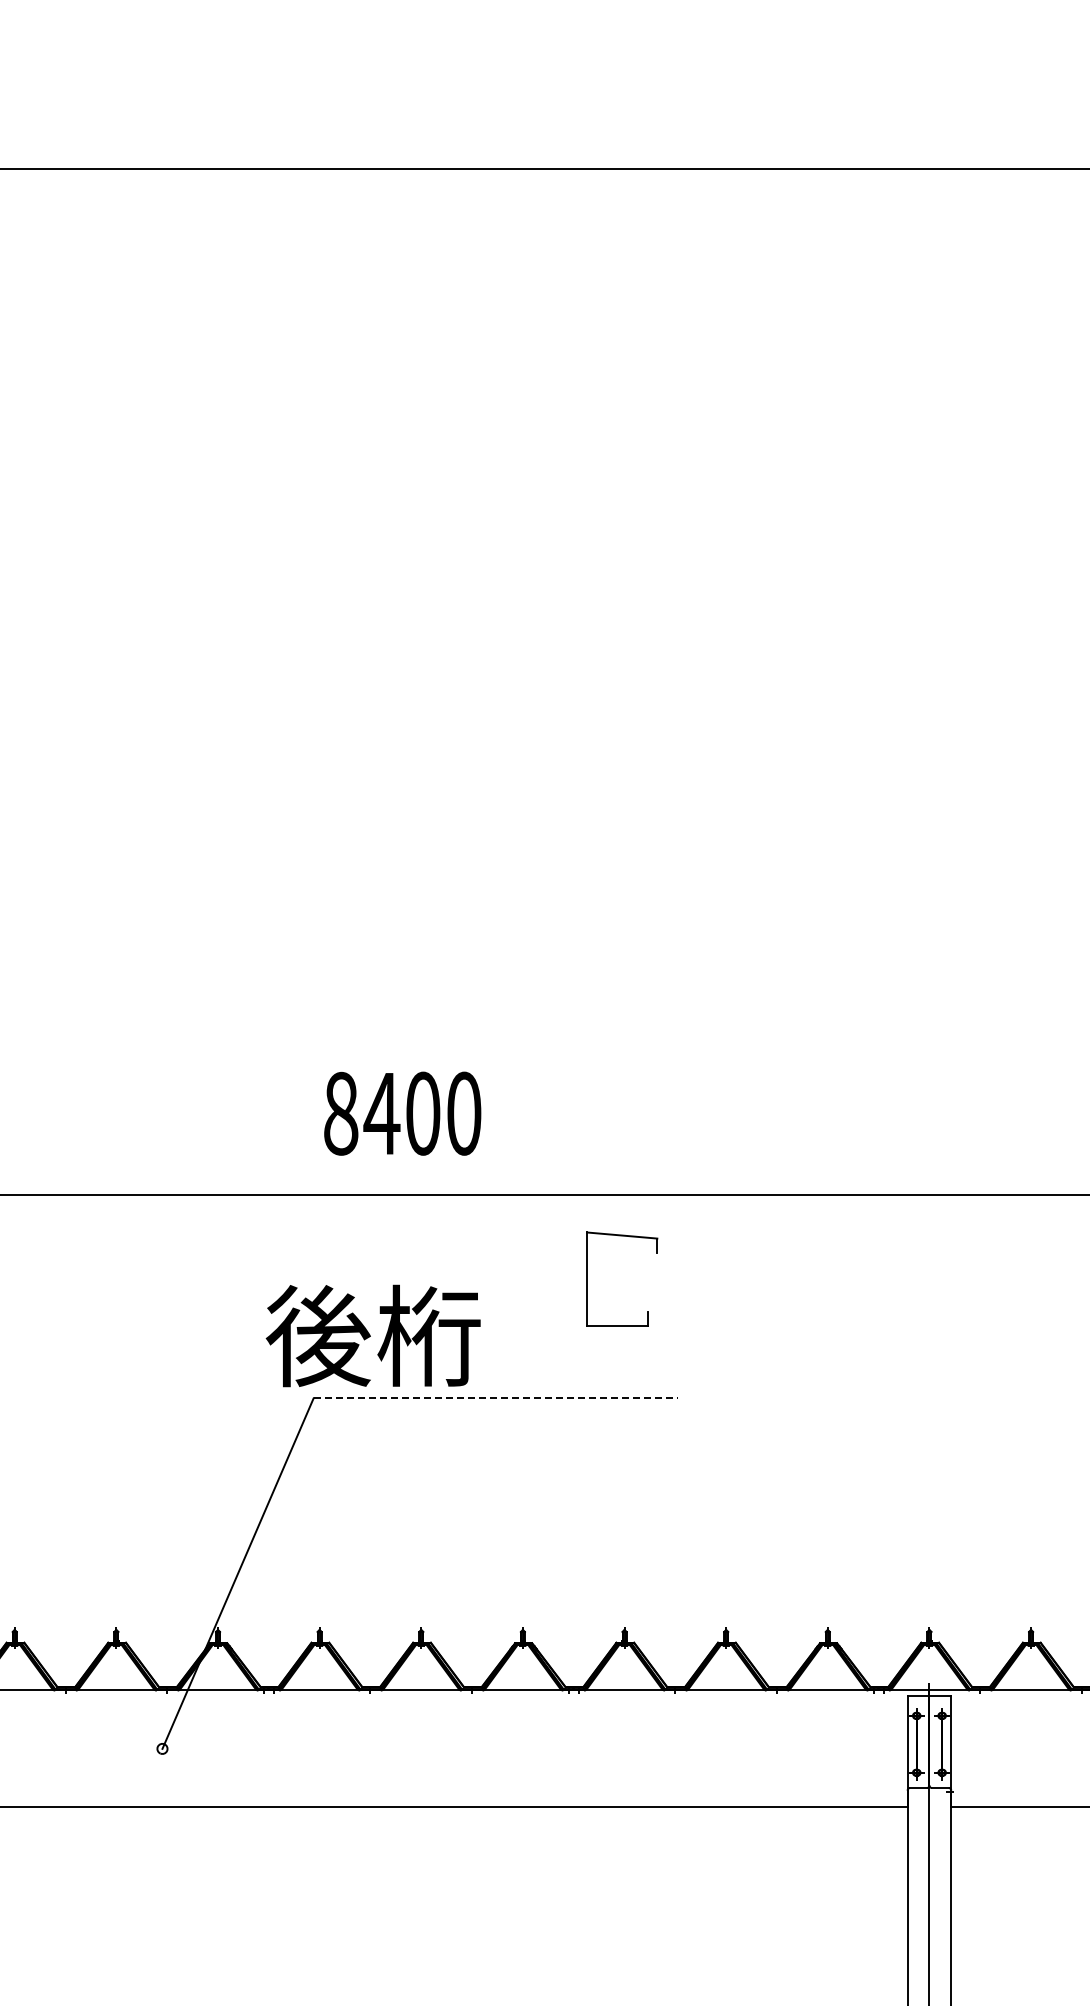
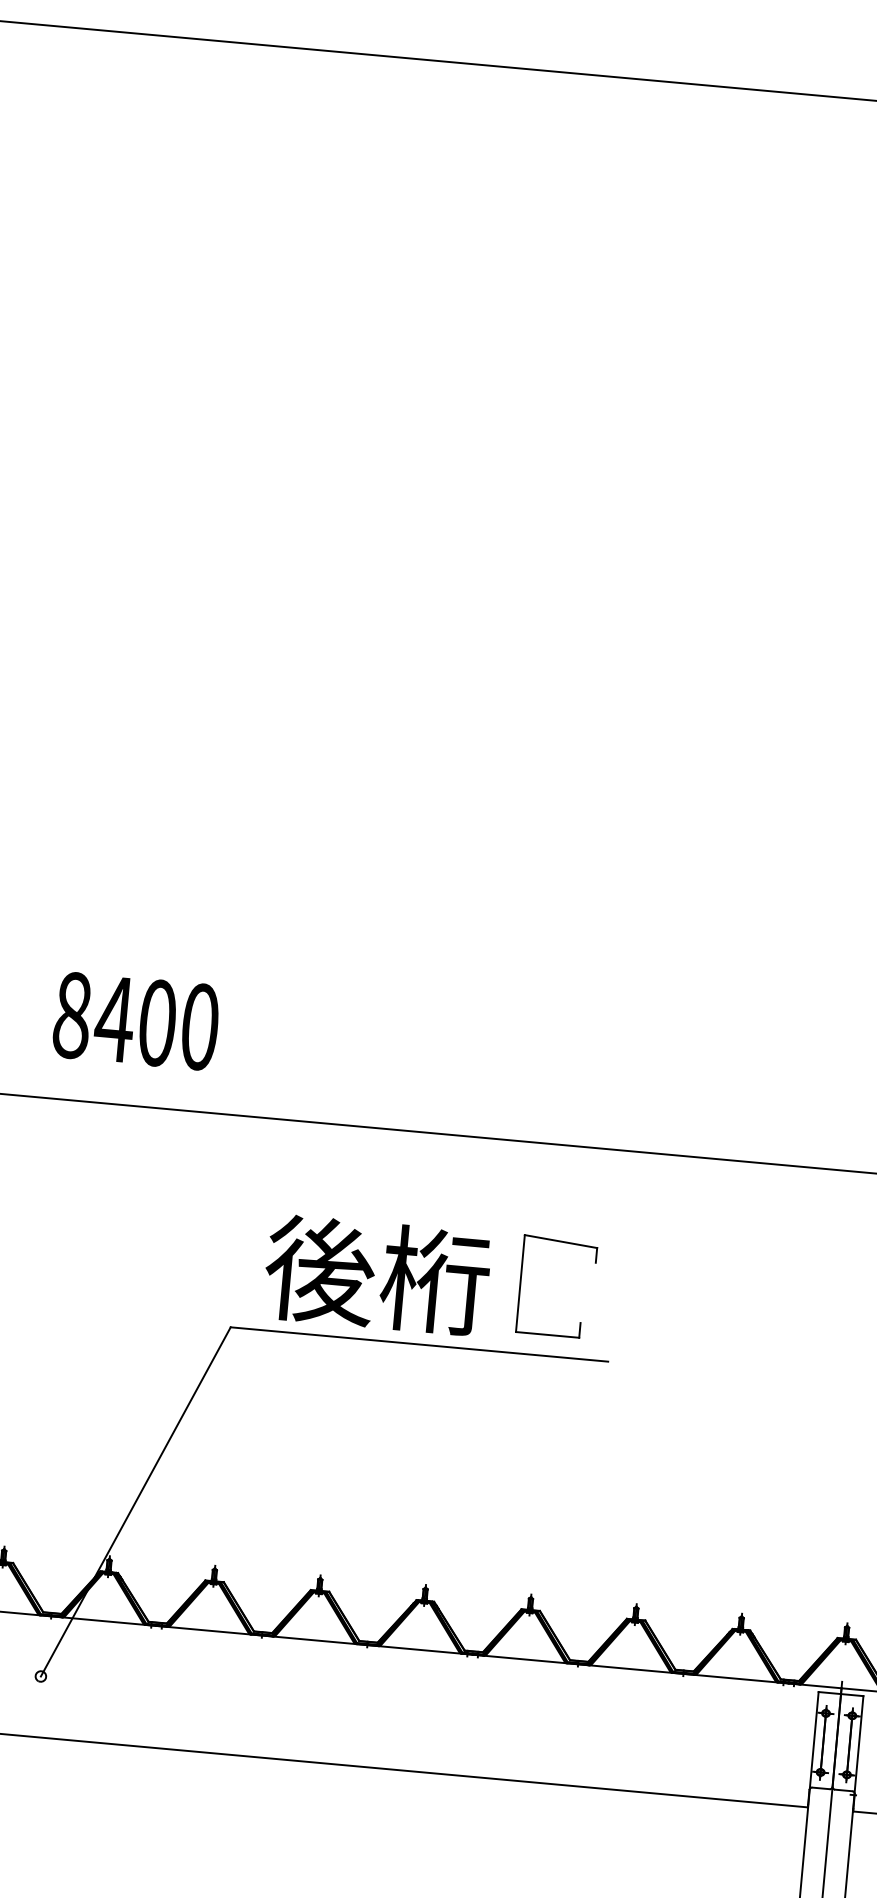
text: (402, 1113) -> (136, 1020), moved
part: (587, 1278) -> (521, 1282), moved
text: (372, 1335) -> (376, 1274), moved
line: (496, 1398) -> (420, 1344), dashed -> solid

